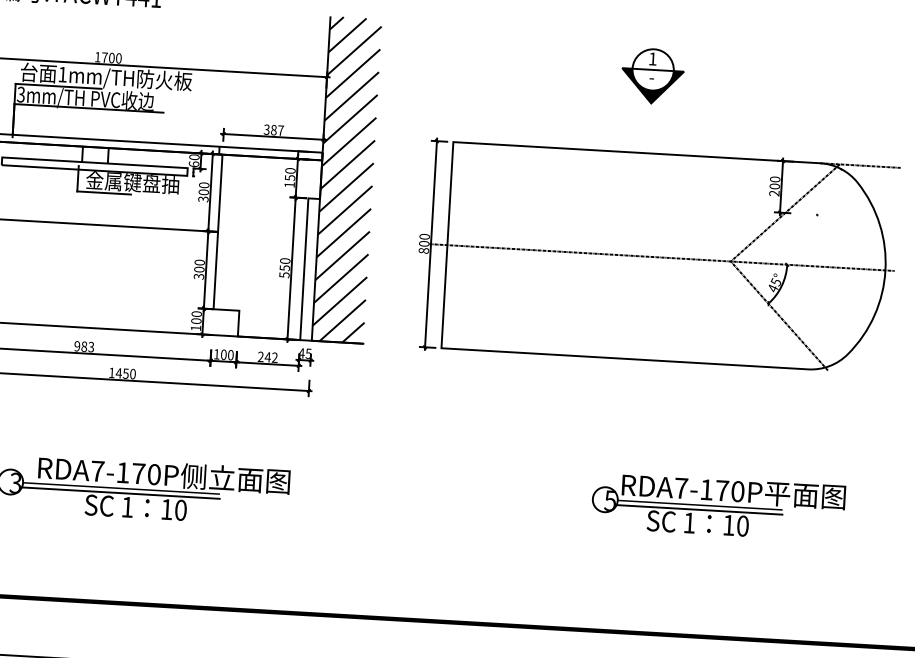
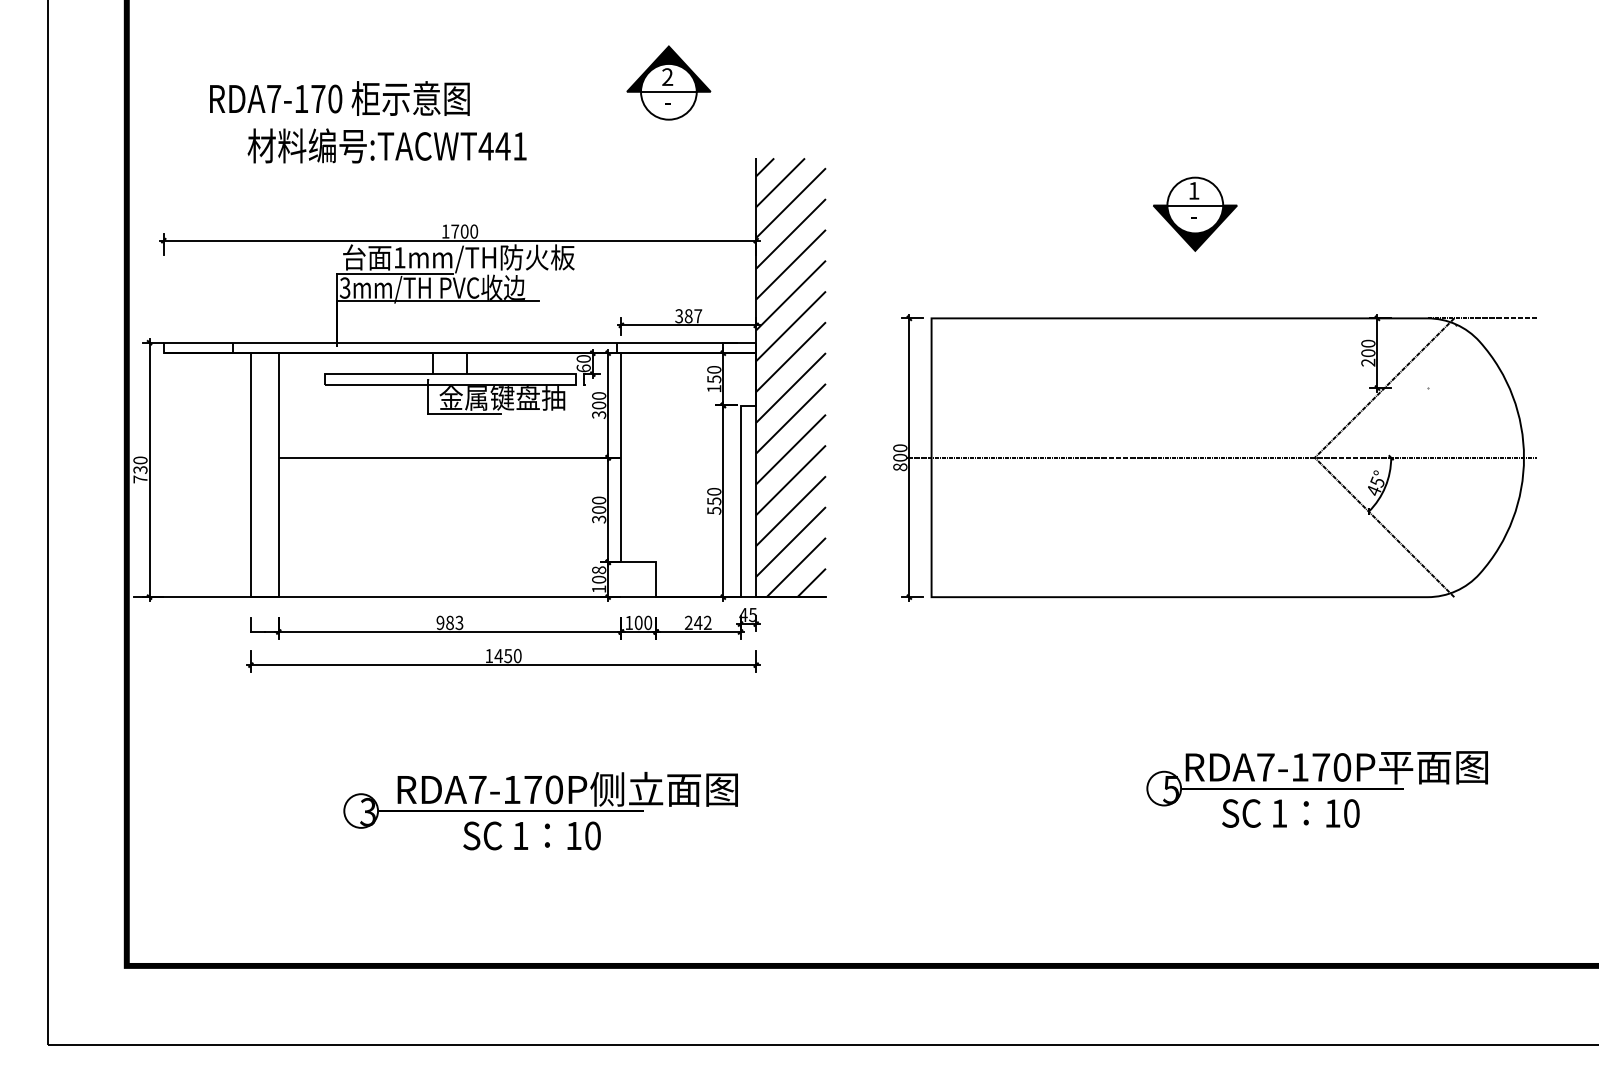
text: (196, 314) -> (598, 570), 100 -> 108
line: (120, 493) -> (510, 817), removed
line: (699, 510) -> (1291, 795), removed

